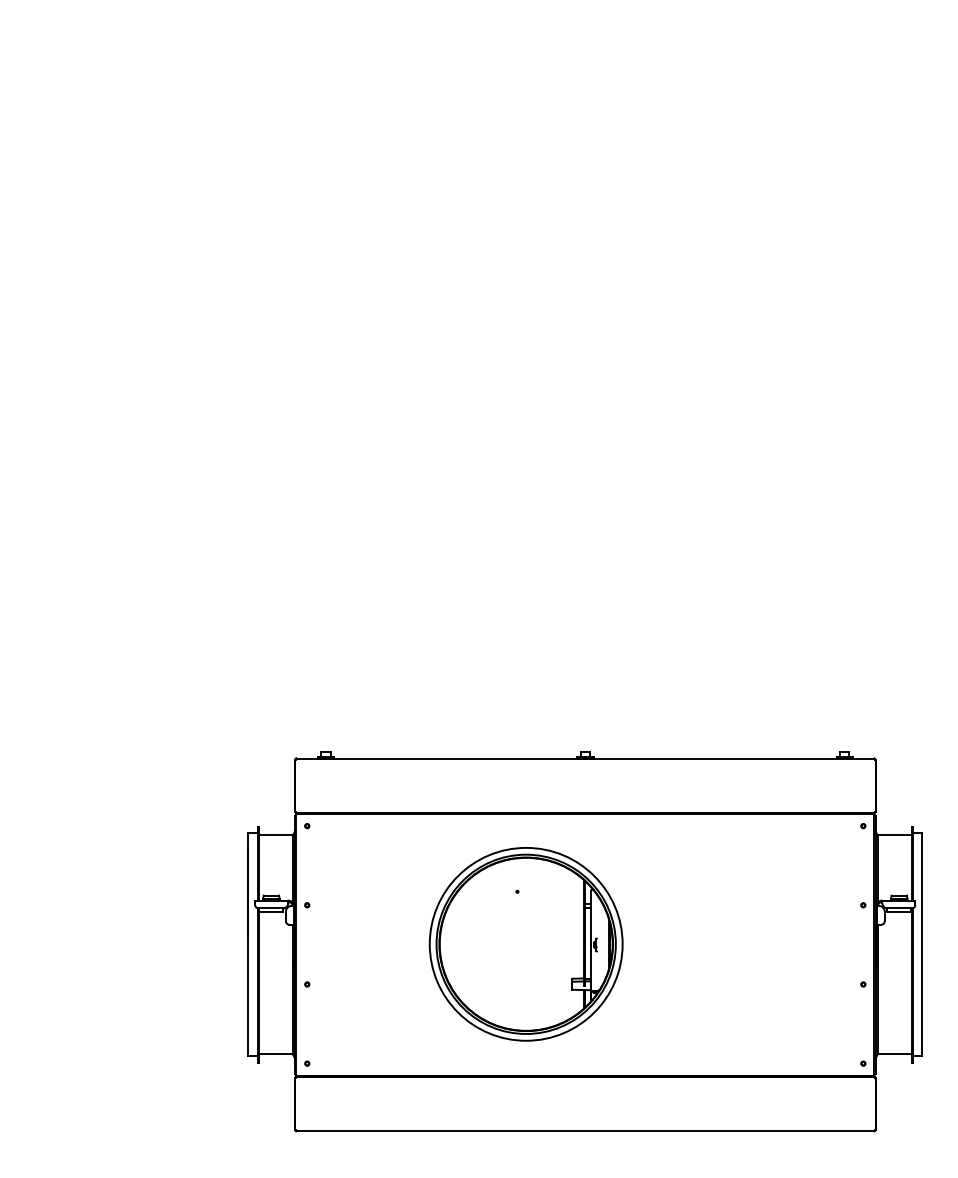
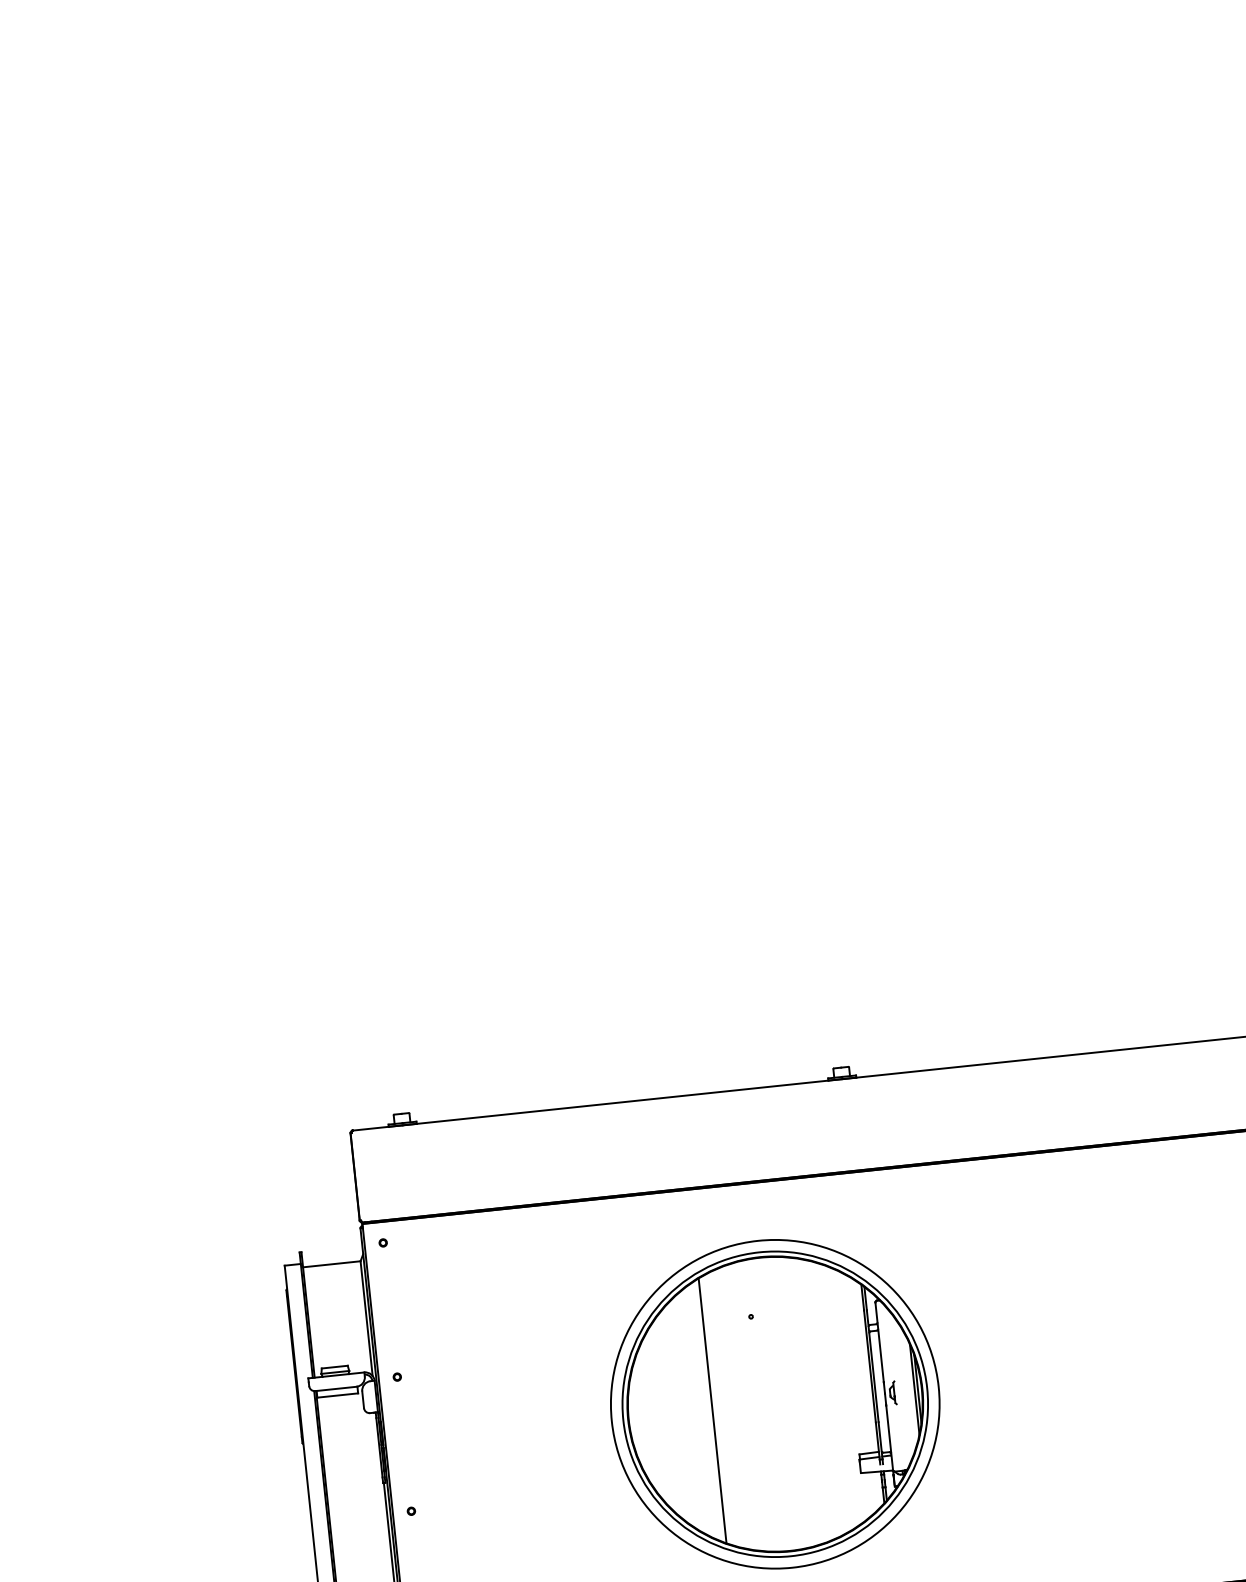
line: (489, 944) -> (713, 1411), added

